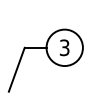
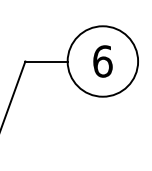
text: (64, 47) -> (102, 60), 3 -> 6

